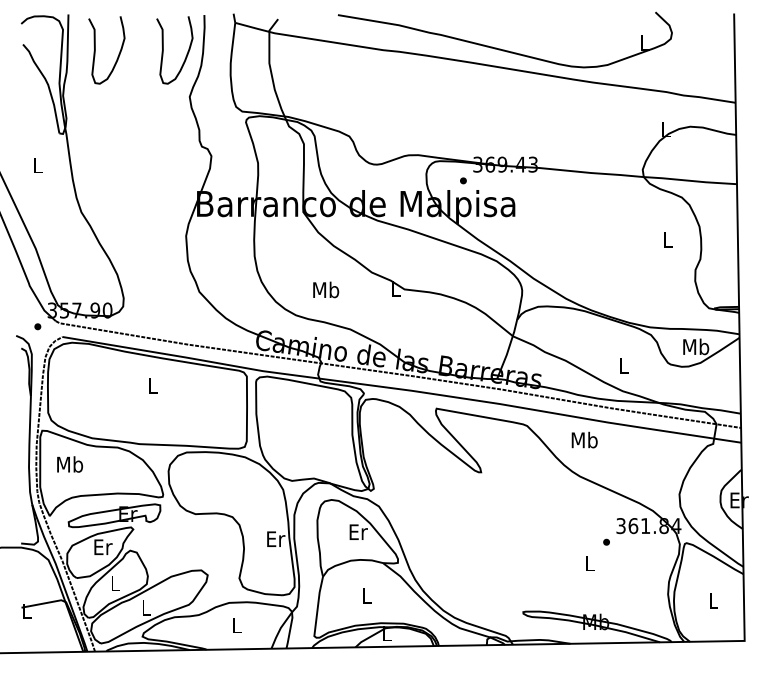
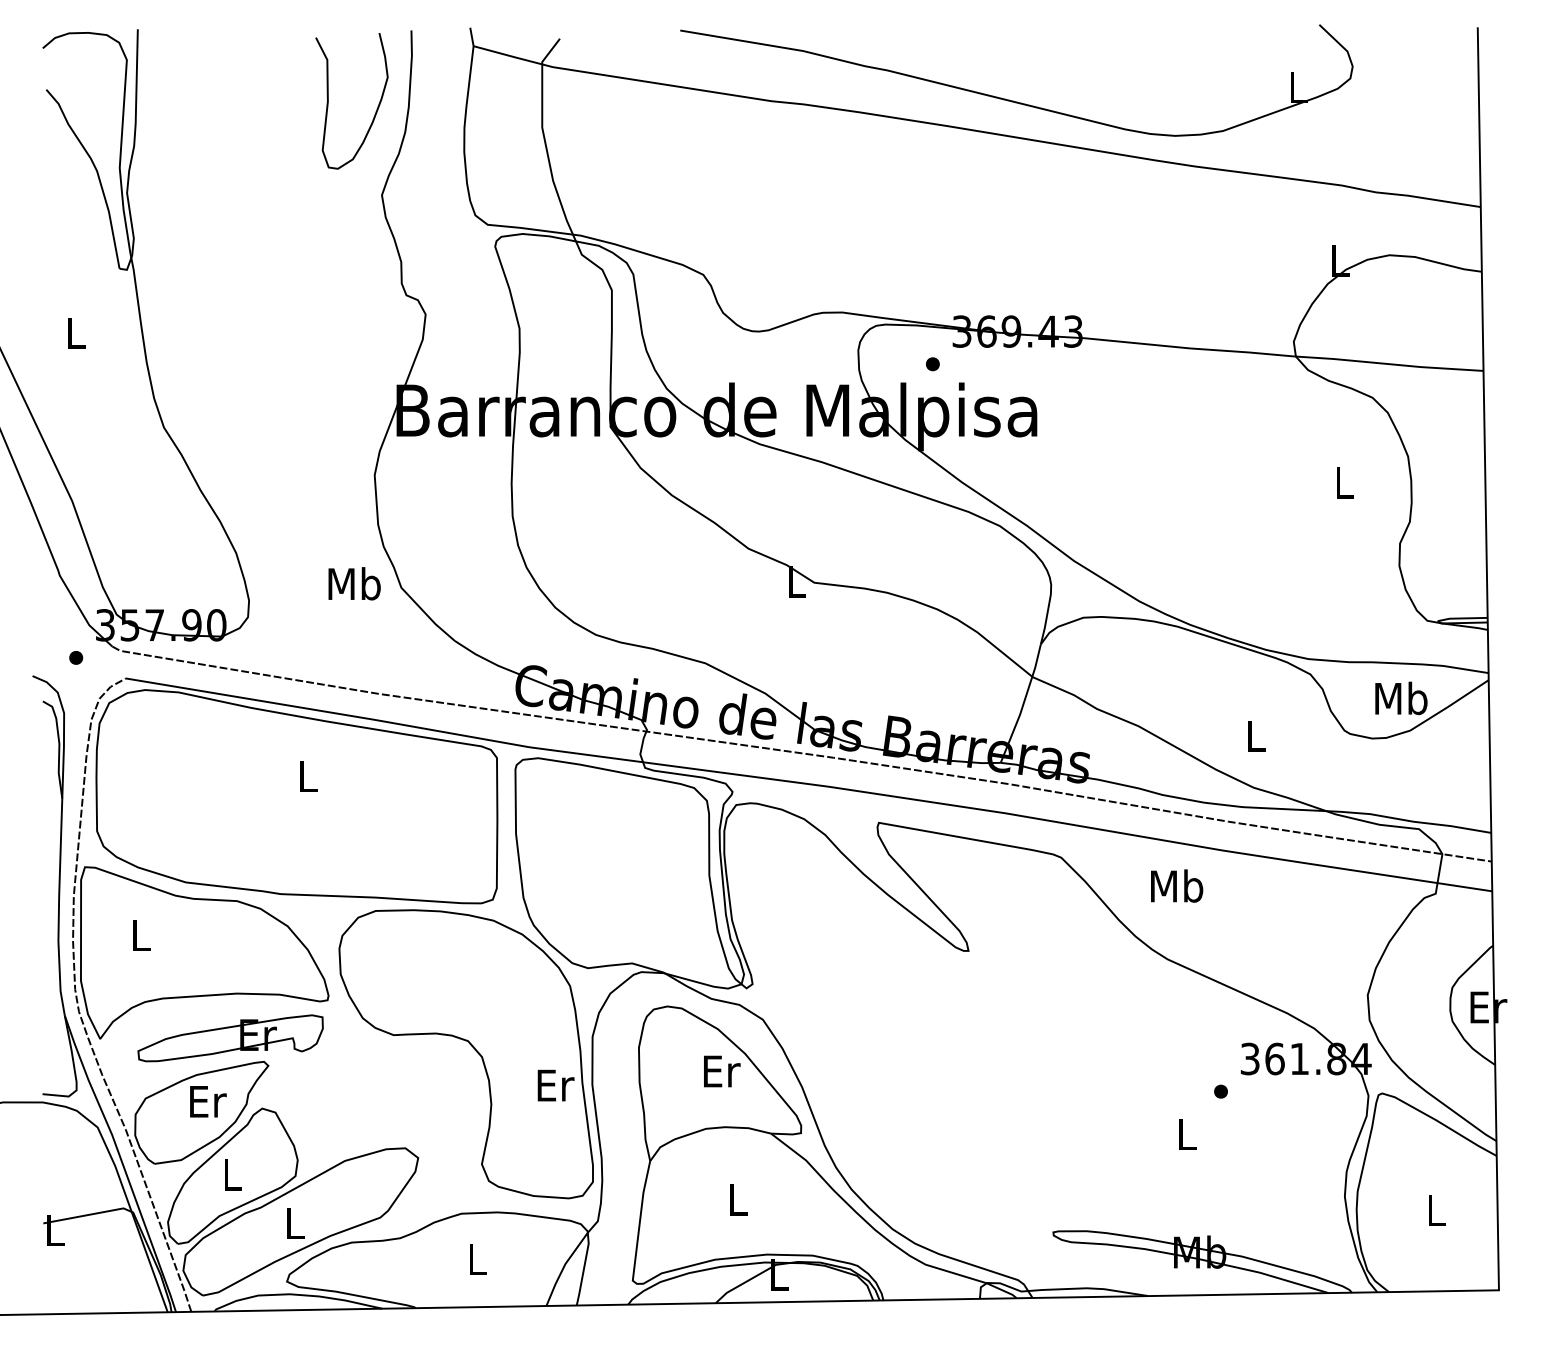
curve: (95, 50) -> (192, 101), removed
text: (326, 289) -> (355, 582), moved
text: (70, 464) -> (141, 935), Mb -> L

